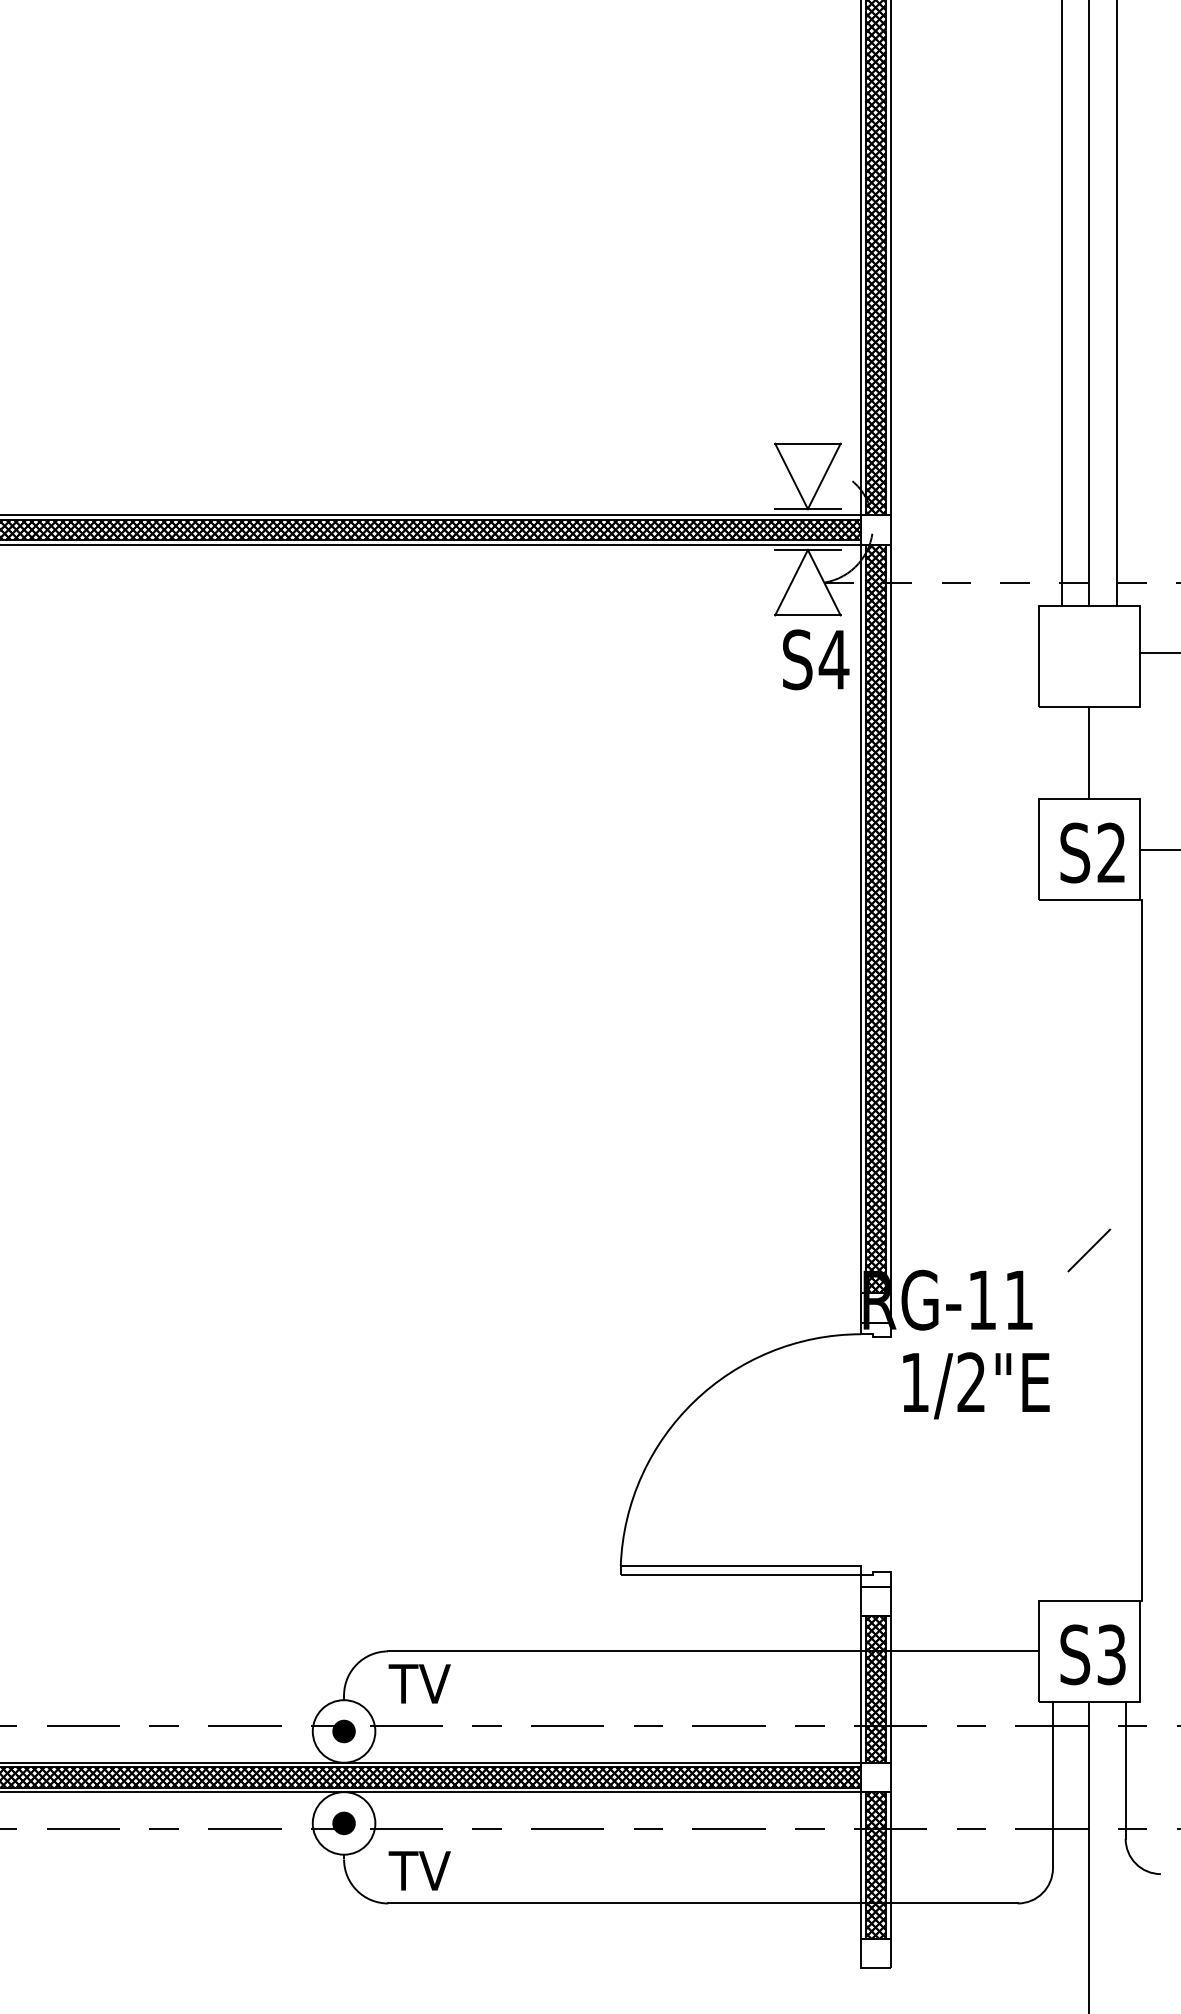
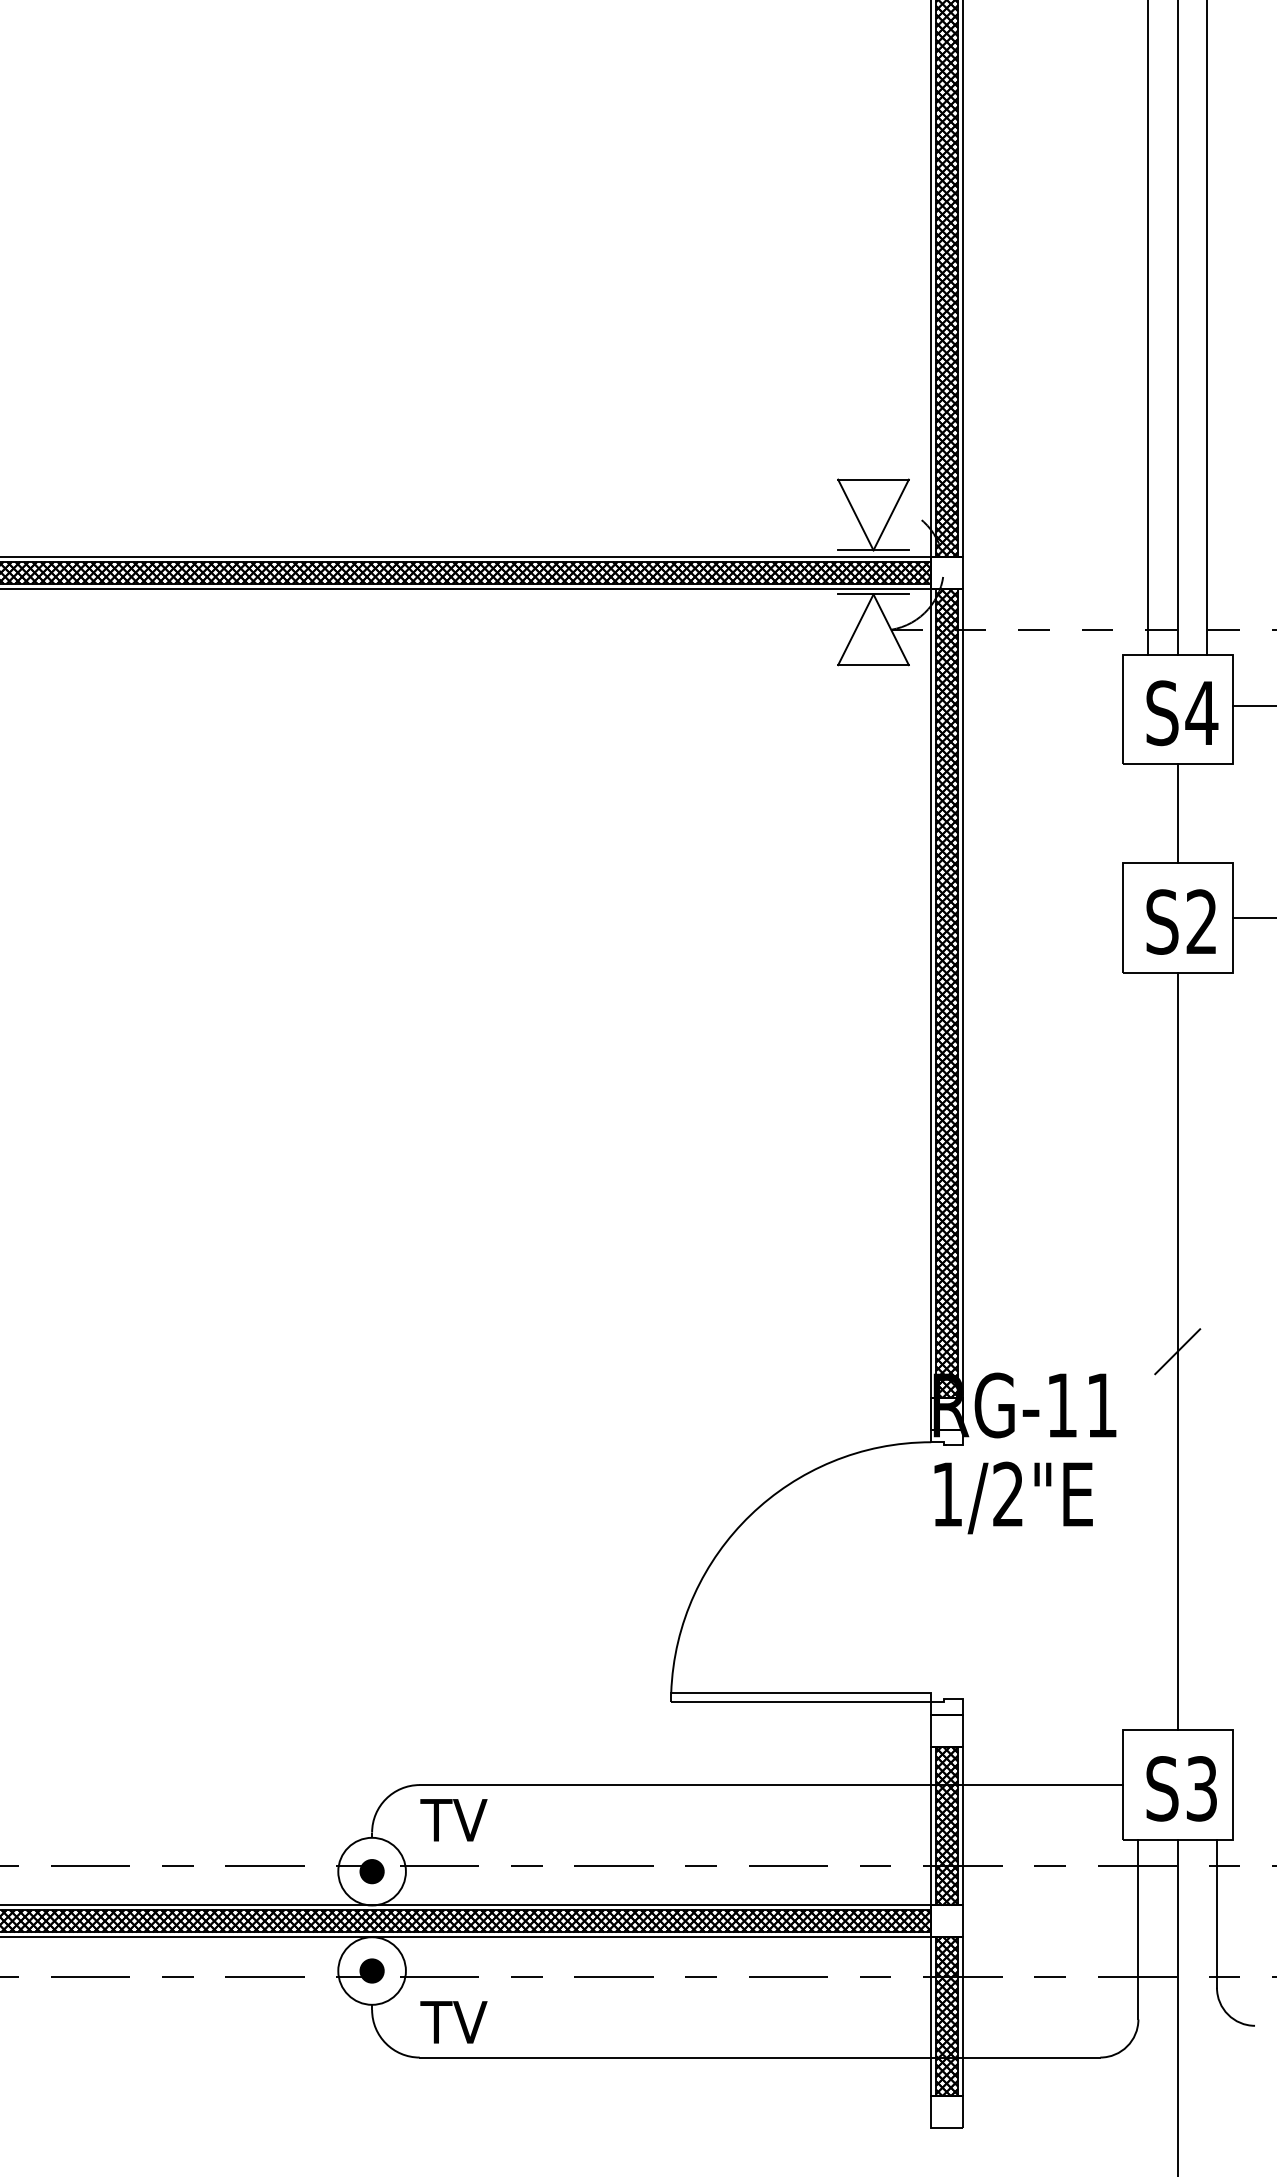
text: (816, 660) -> (1182, 713), moved
line: (1141, 1250) -> (1177, 1351), moved
text: (976, 1385) -> (1013, 1497), moved

